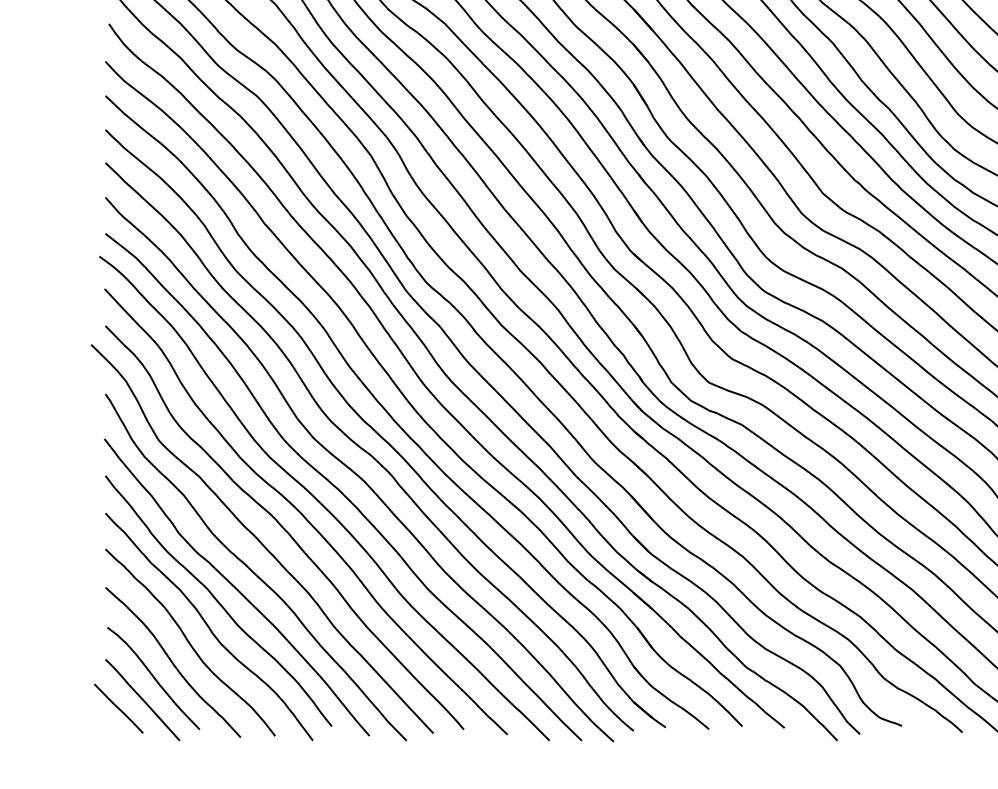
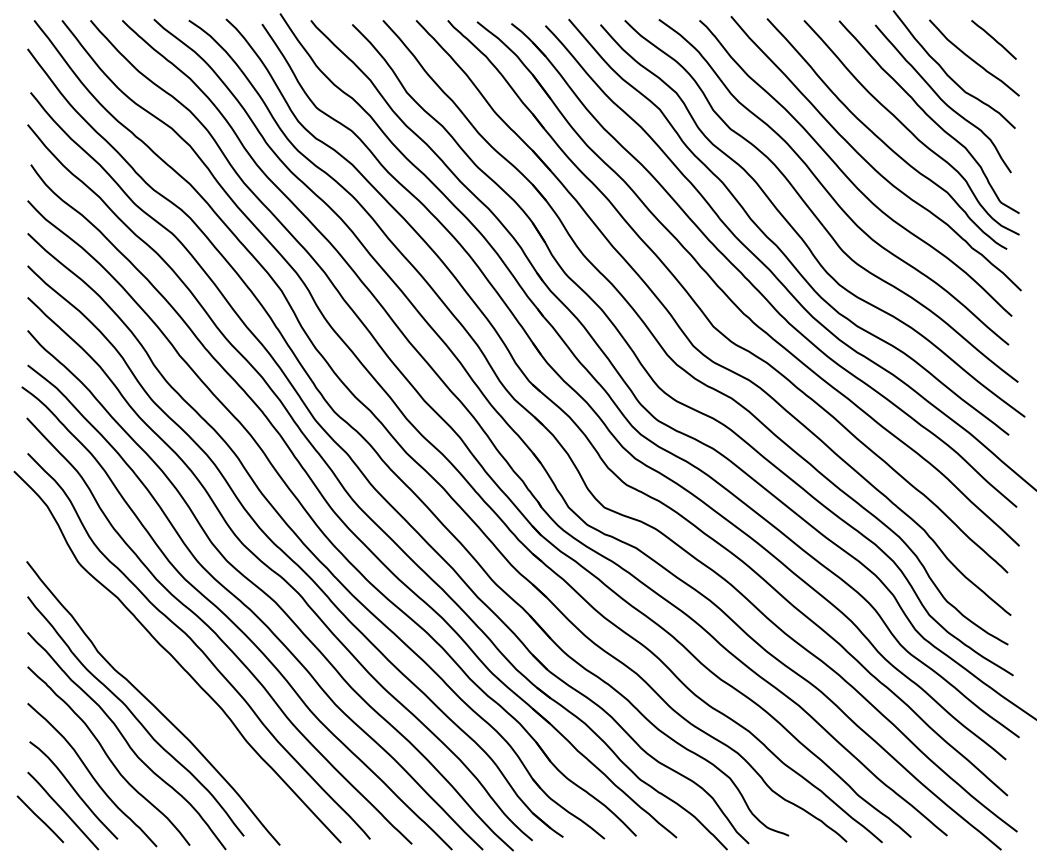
curve: (252, 570) -> (168, 687), removed

